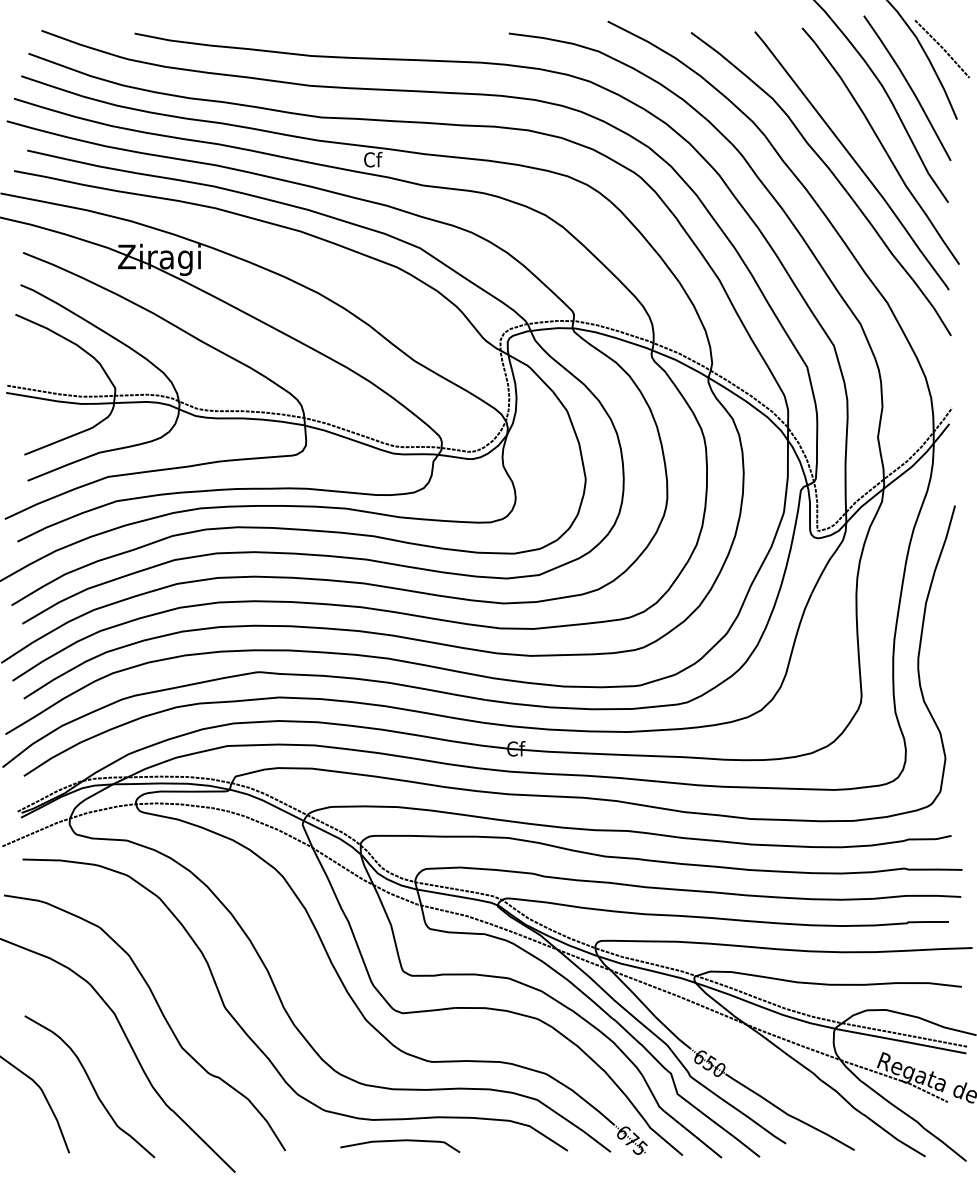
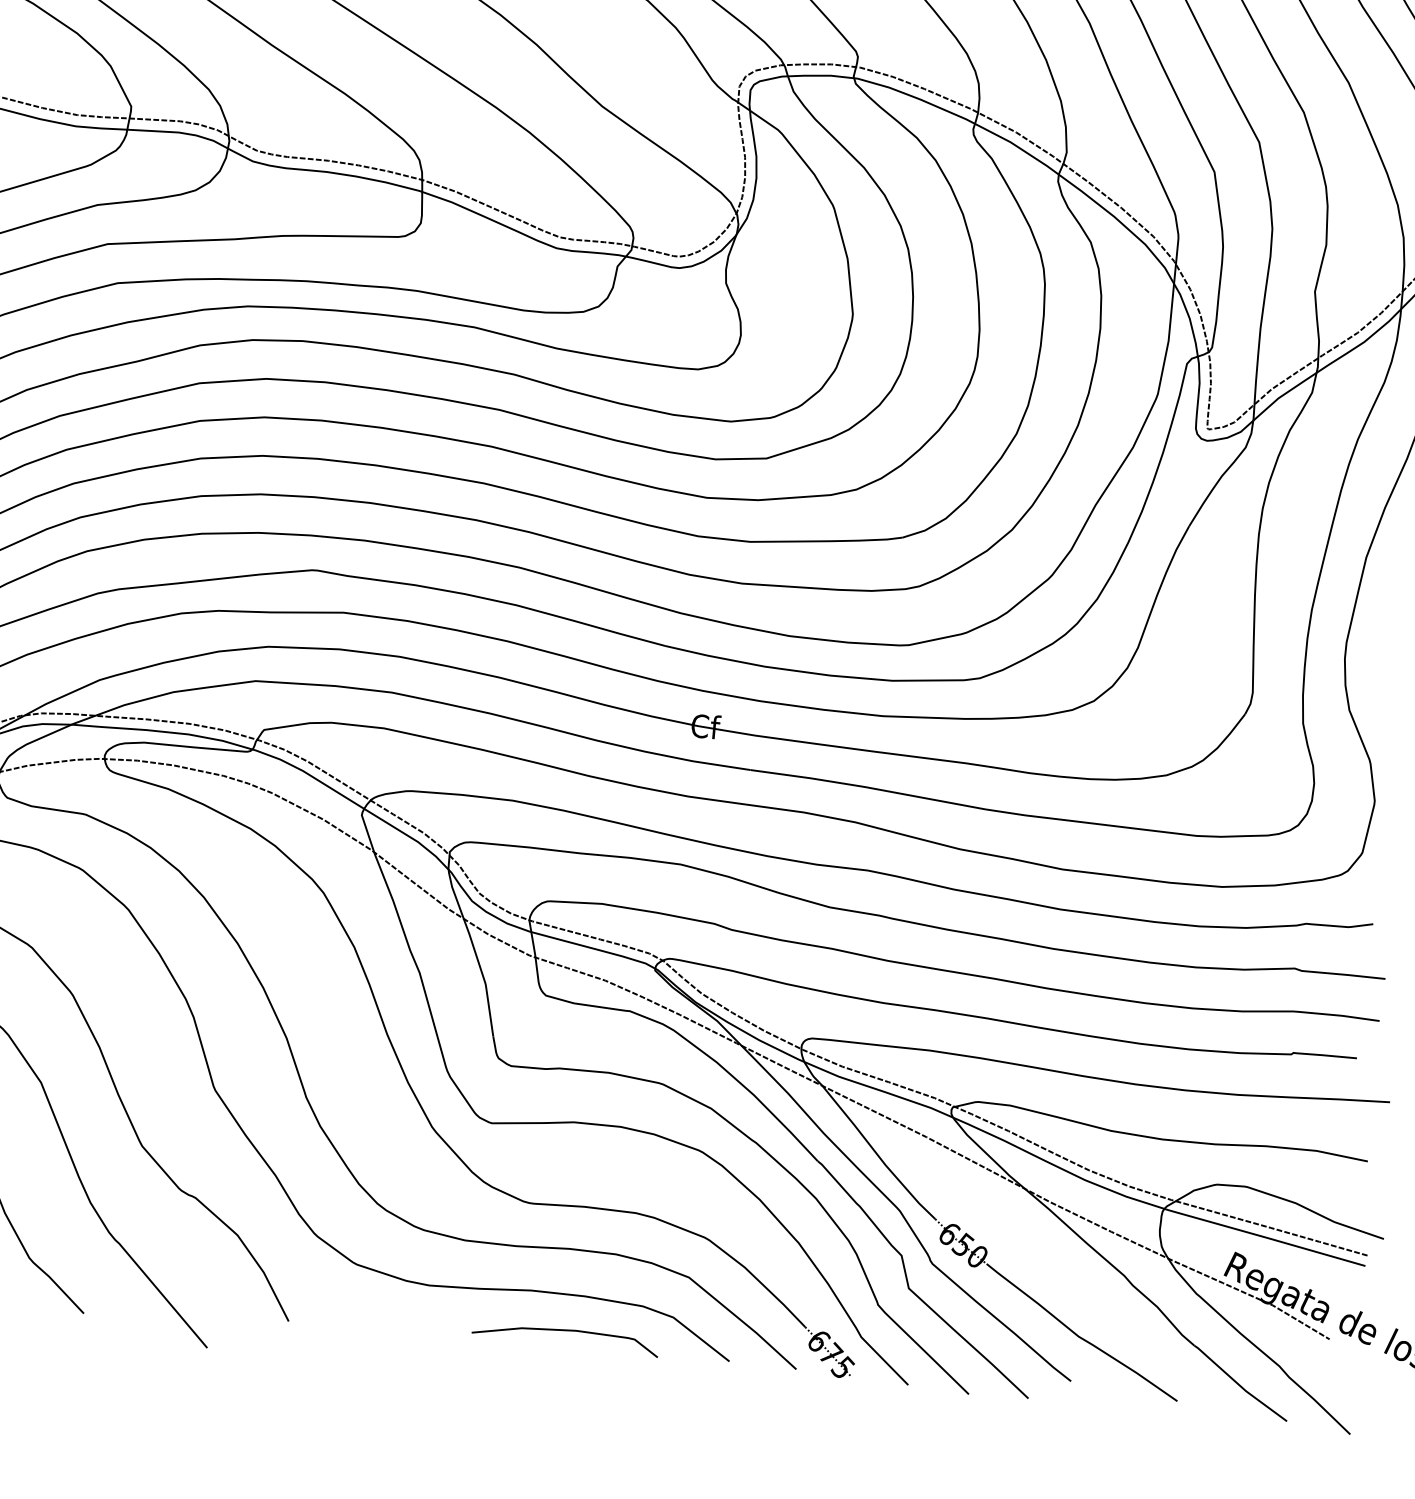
curve: (400, 1141) -> (566, 1331), moved

